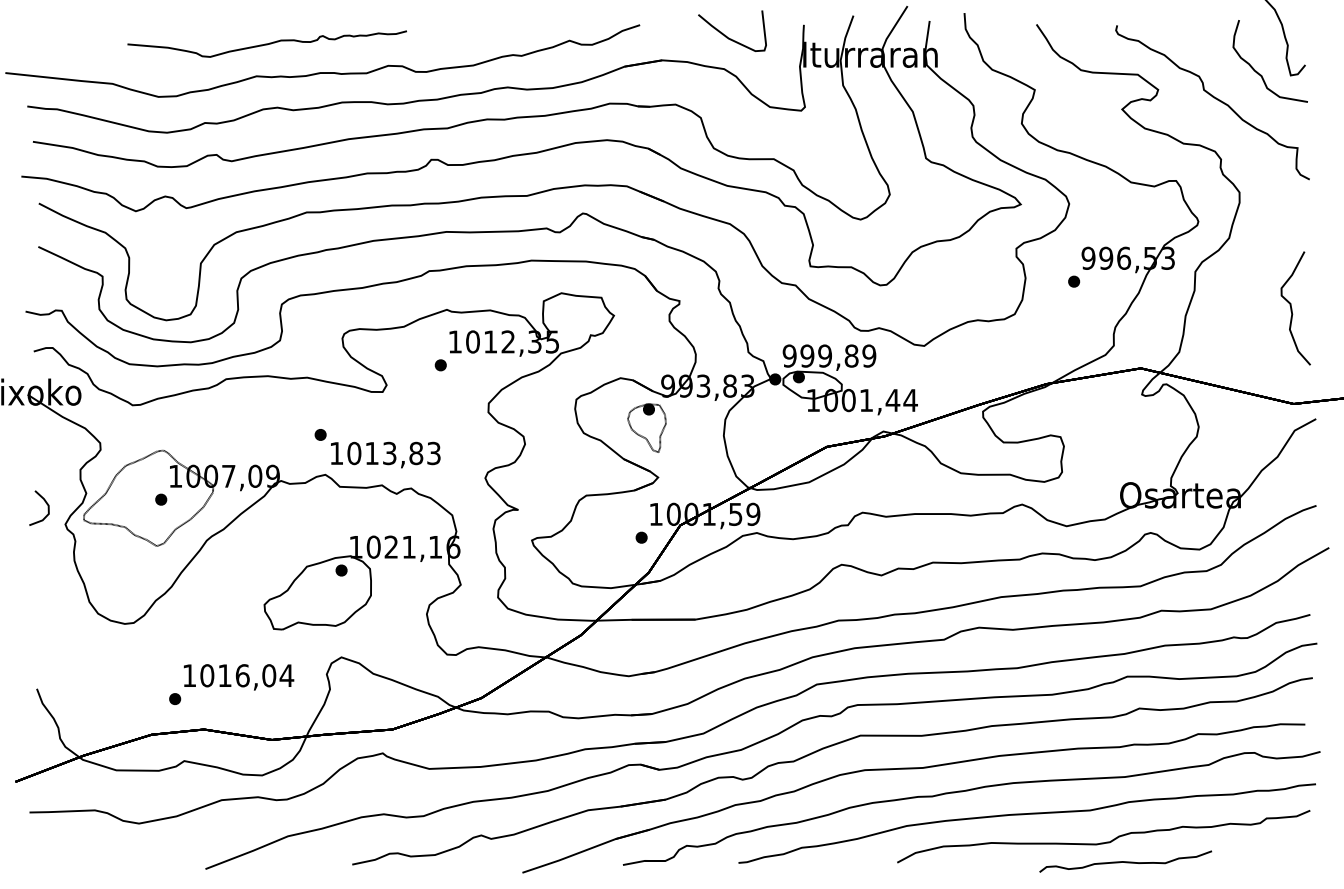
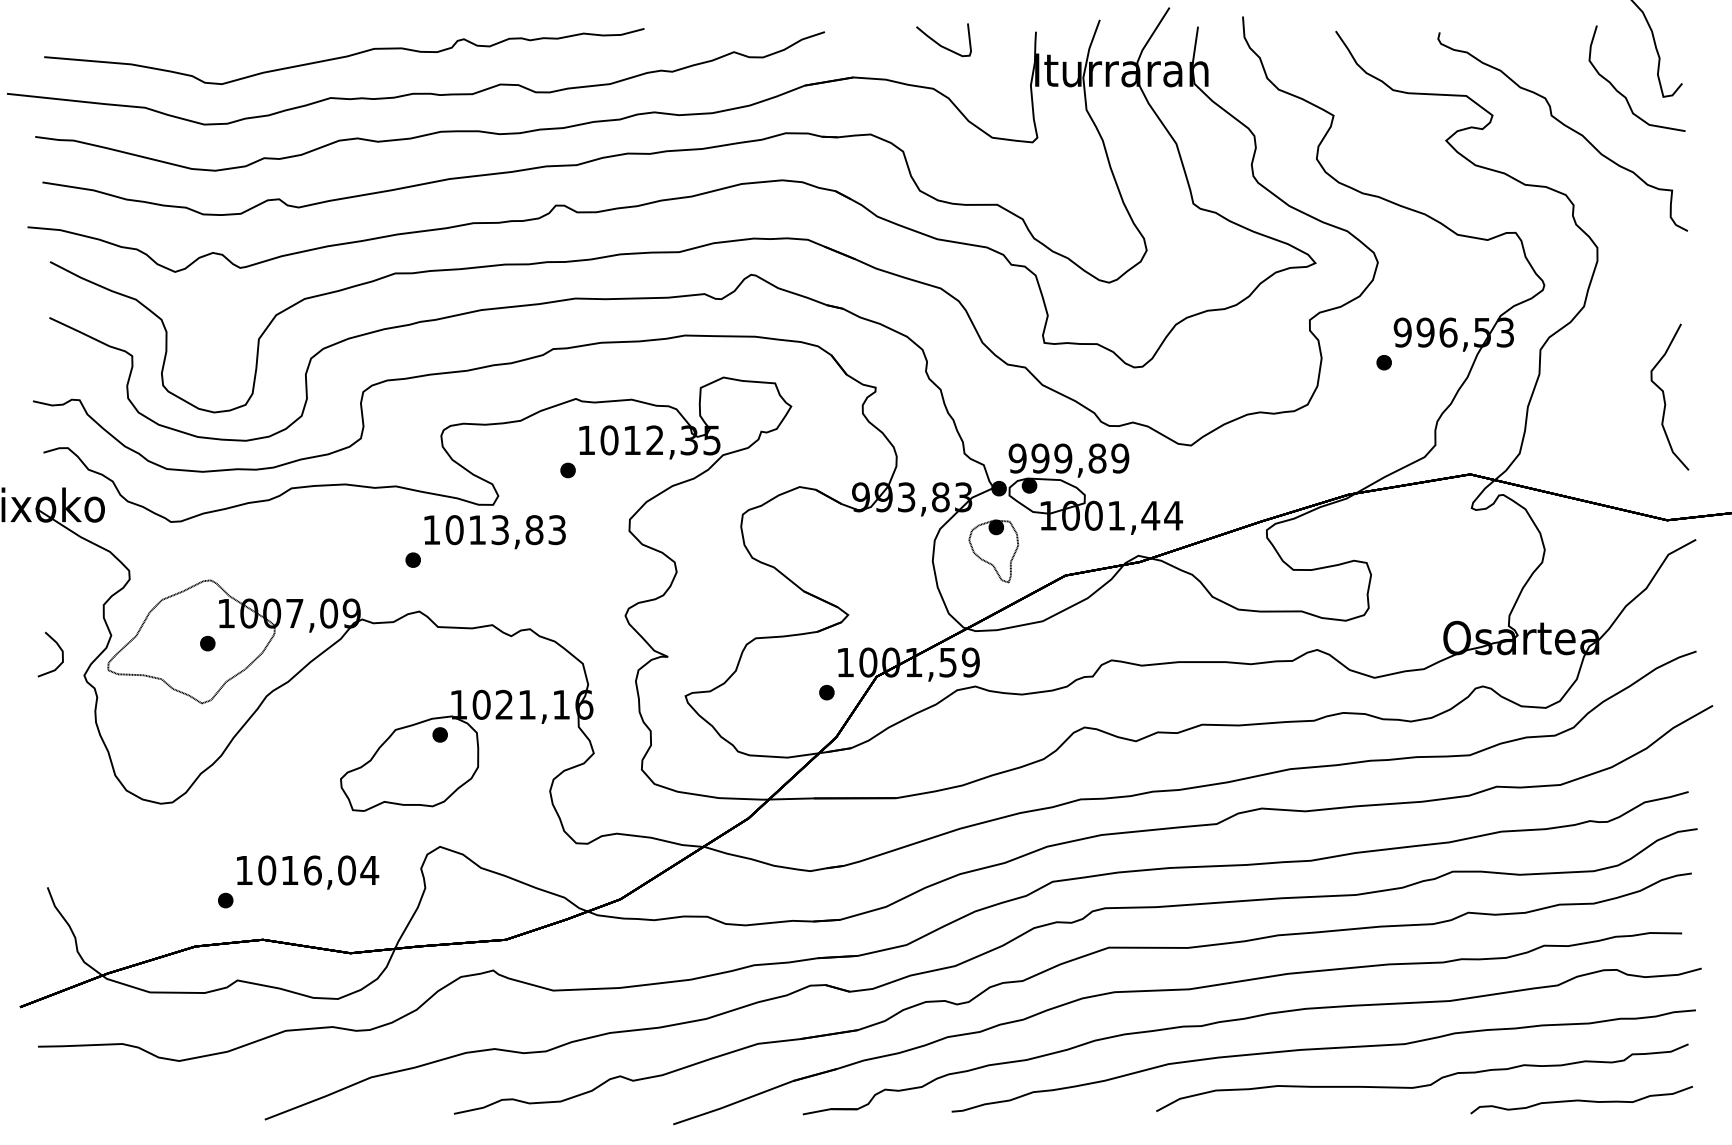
part: (732, 31) -> (943, 40), size x0.62
part: (267, 44) -> (344, 56), size x1.67
part: (646, 428) -> (993, 551), moved
text: (385, 455) -> (494, 532), moved
part: (1125, 861) -> (1581, 1099), moved

